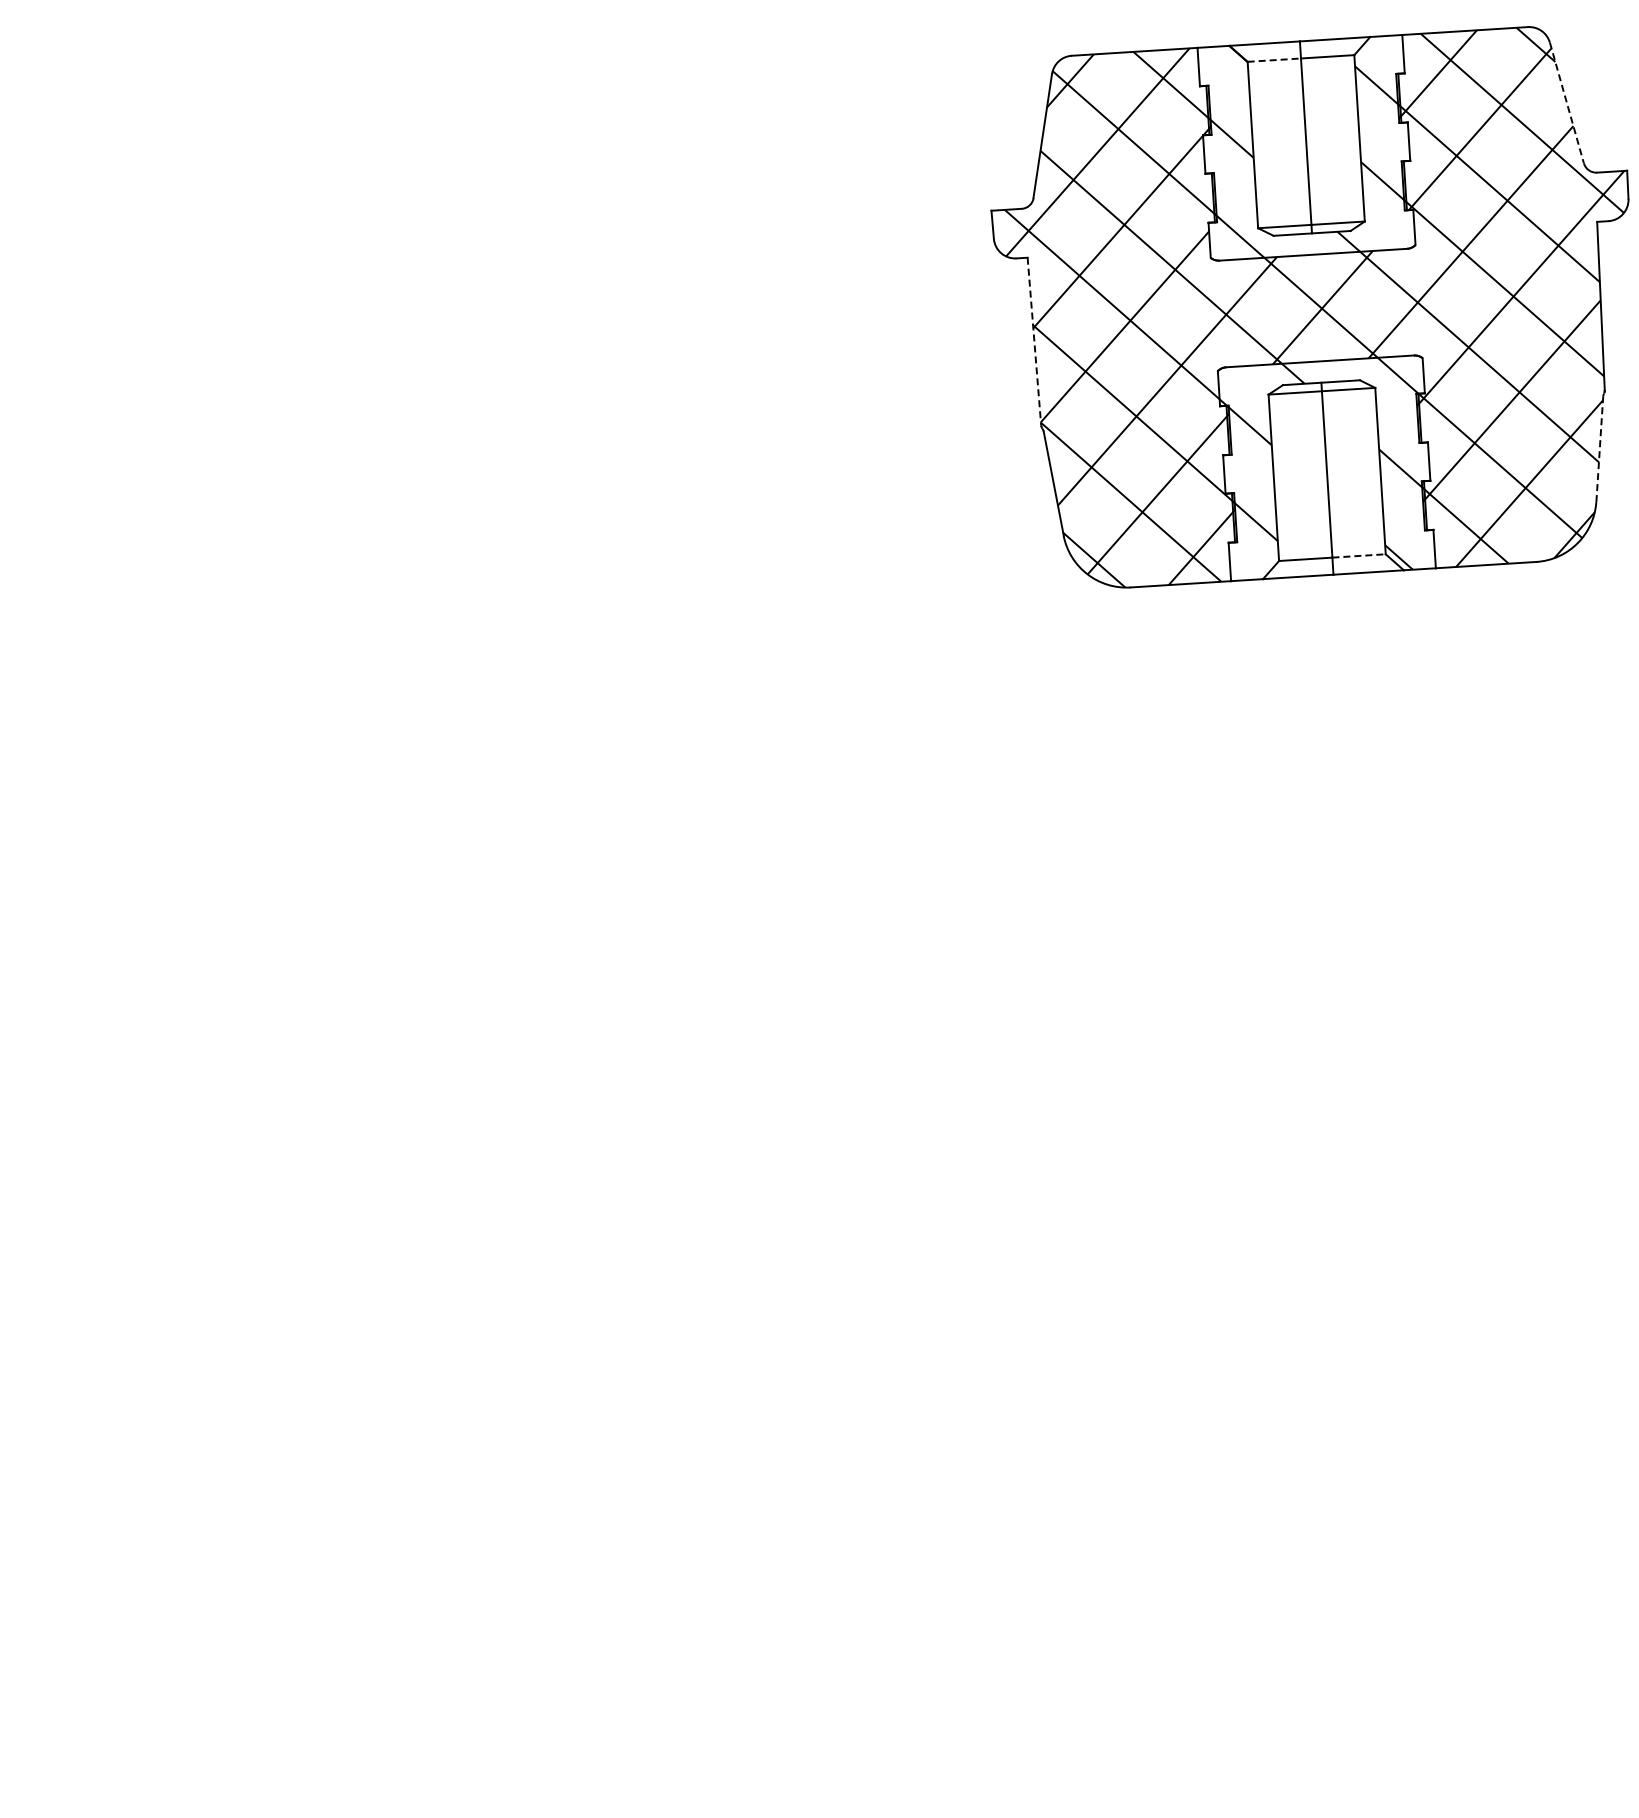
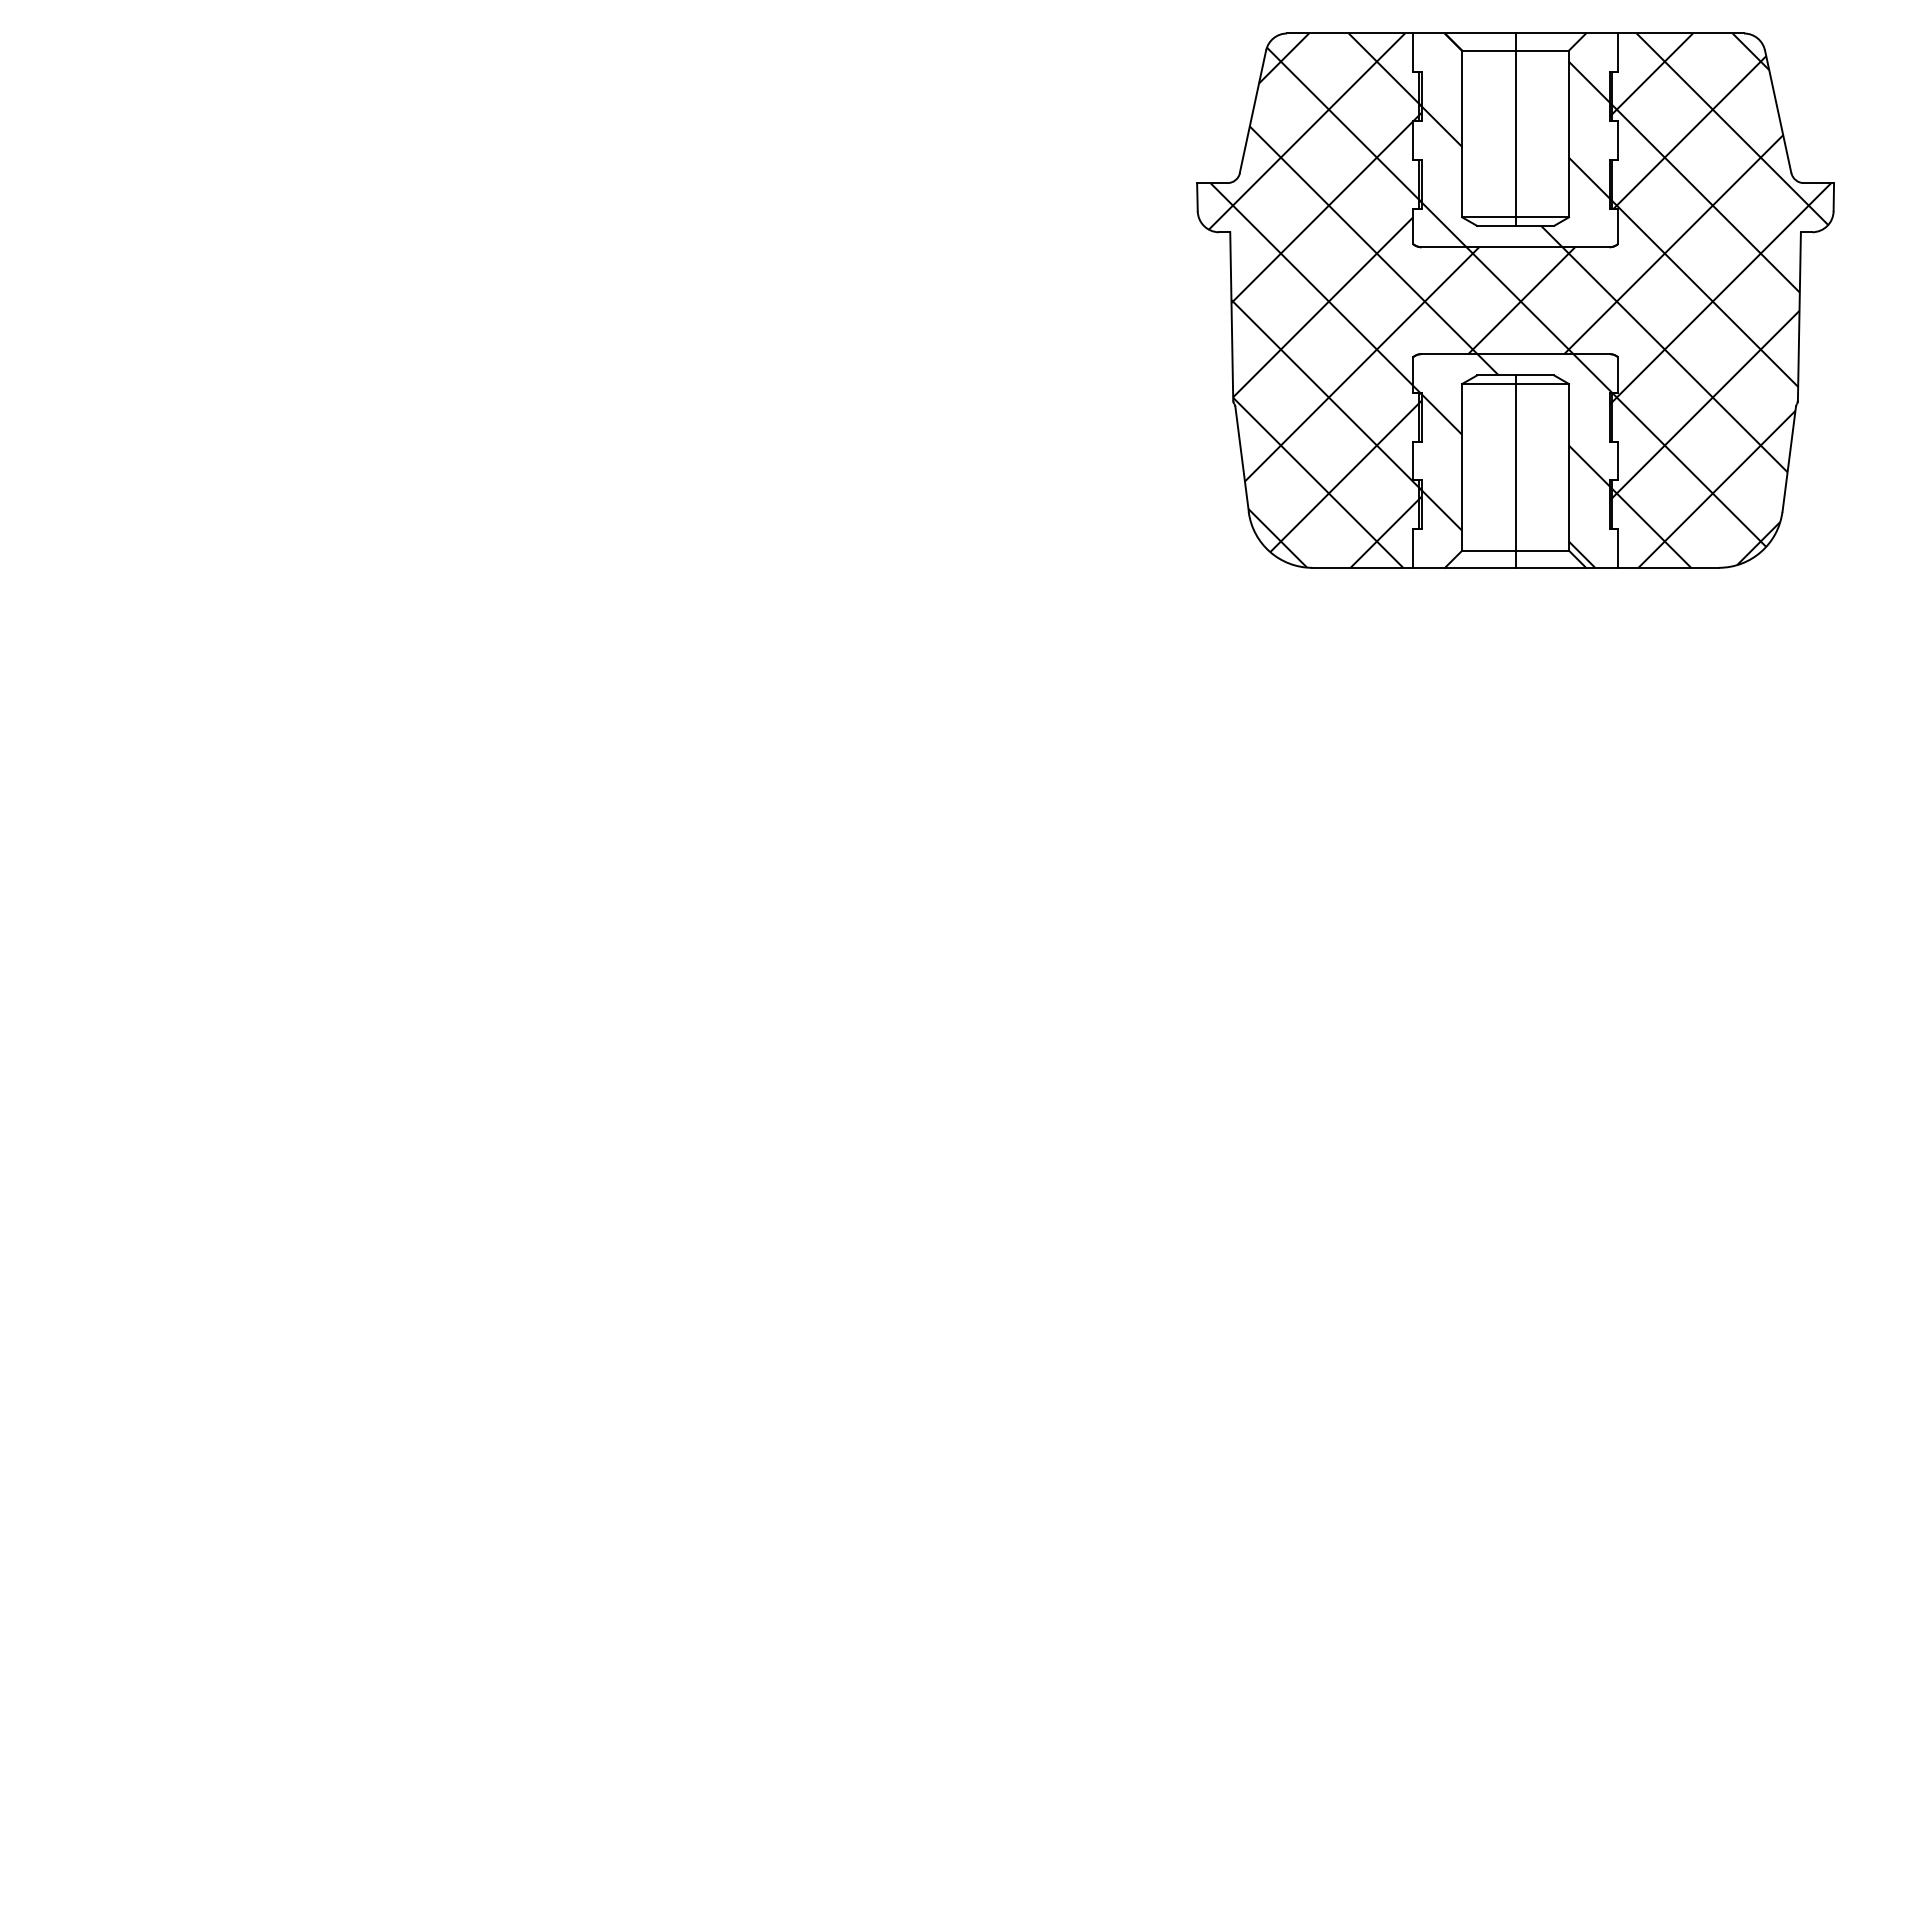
line: (1273, 60) -> (1488, 50), dashed -> solid
line: (1567, 102) -> (1778, 111), dashed -> solid
line: (1034, 341) -> (1231, 316), dashed -> solid
line: (1600, 449) -> (1789, 459), dashed -> solid
line: (1359, 555) -> (1542, 550), dashed -> solid

